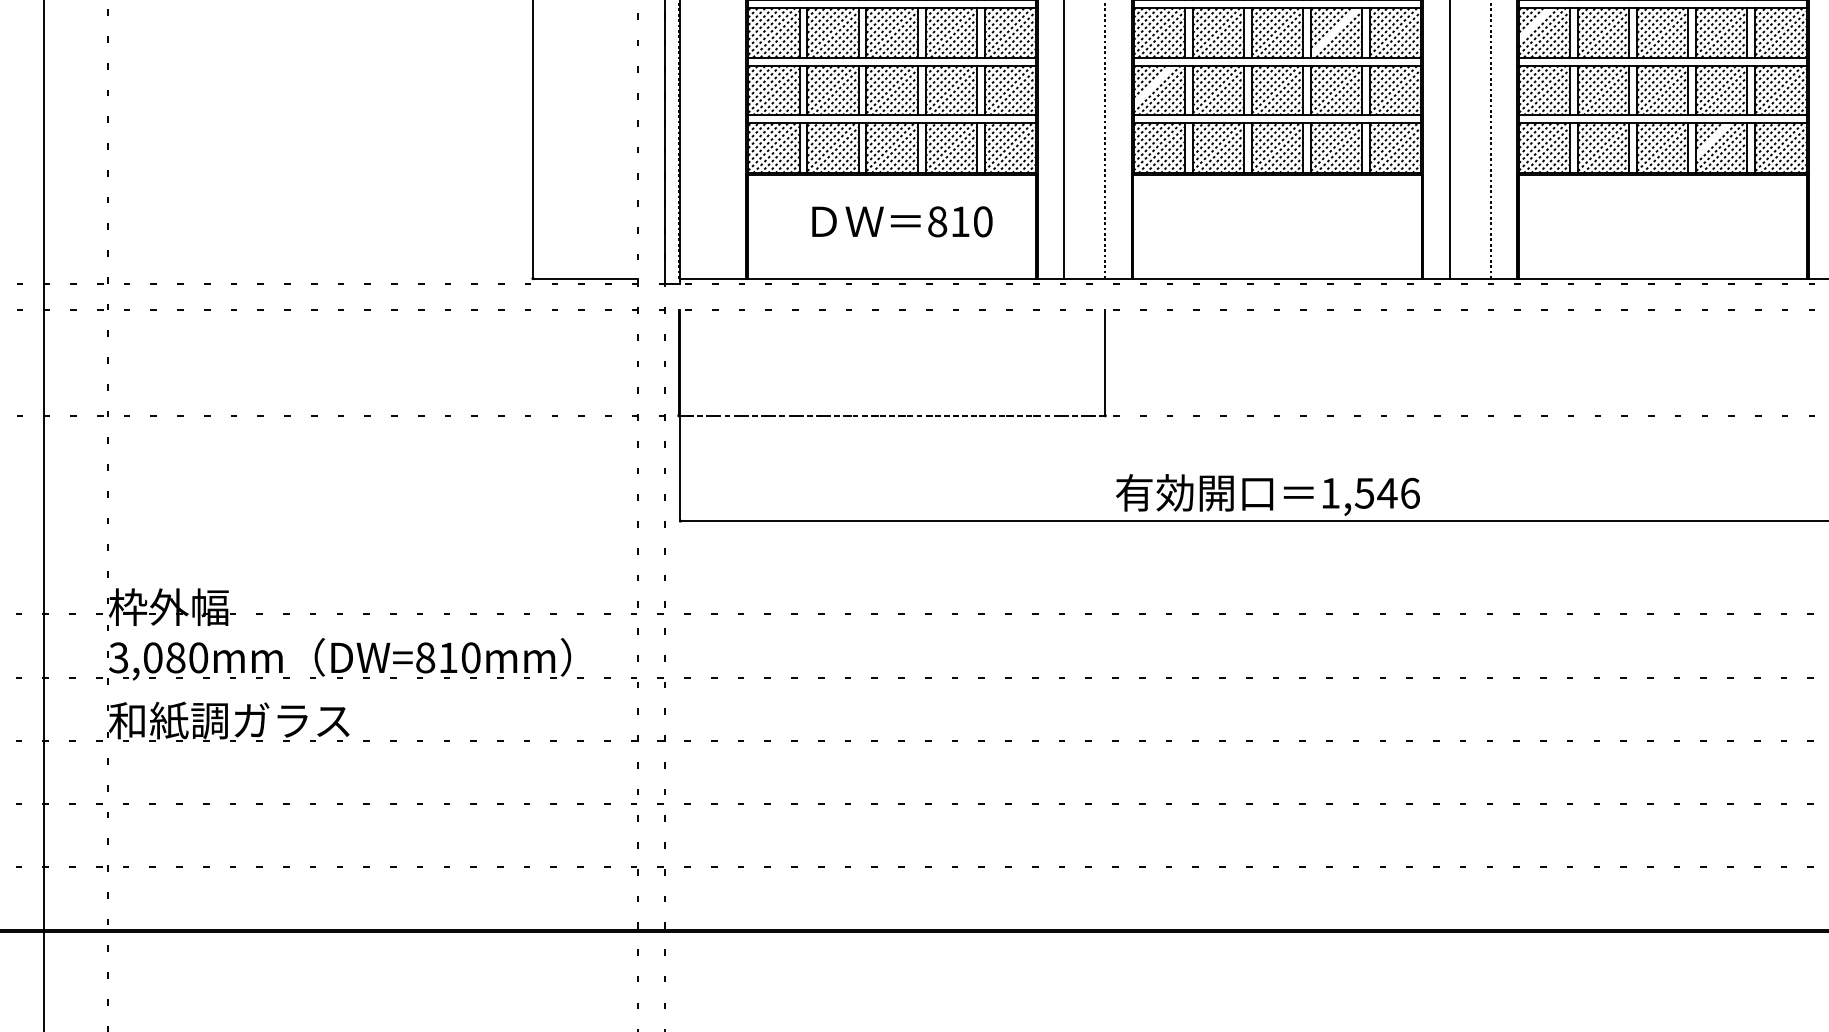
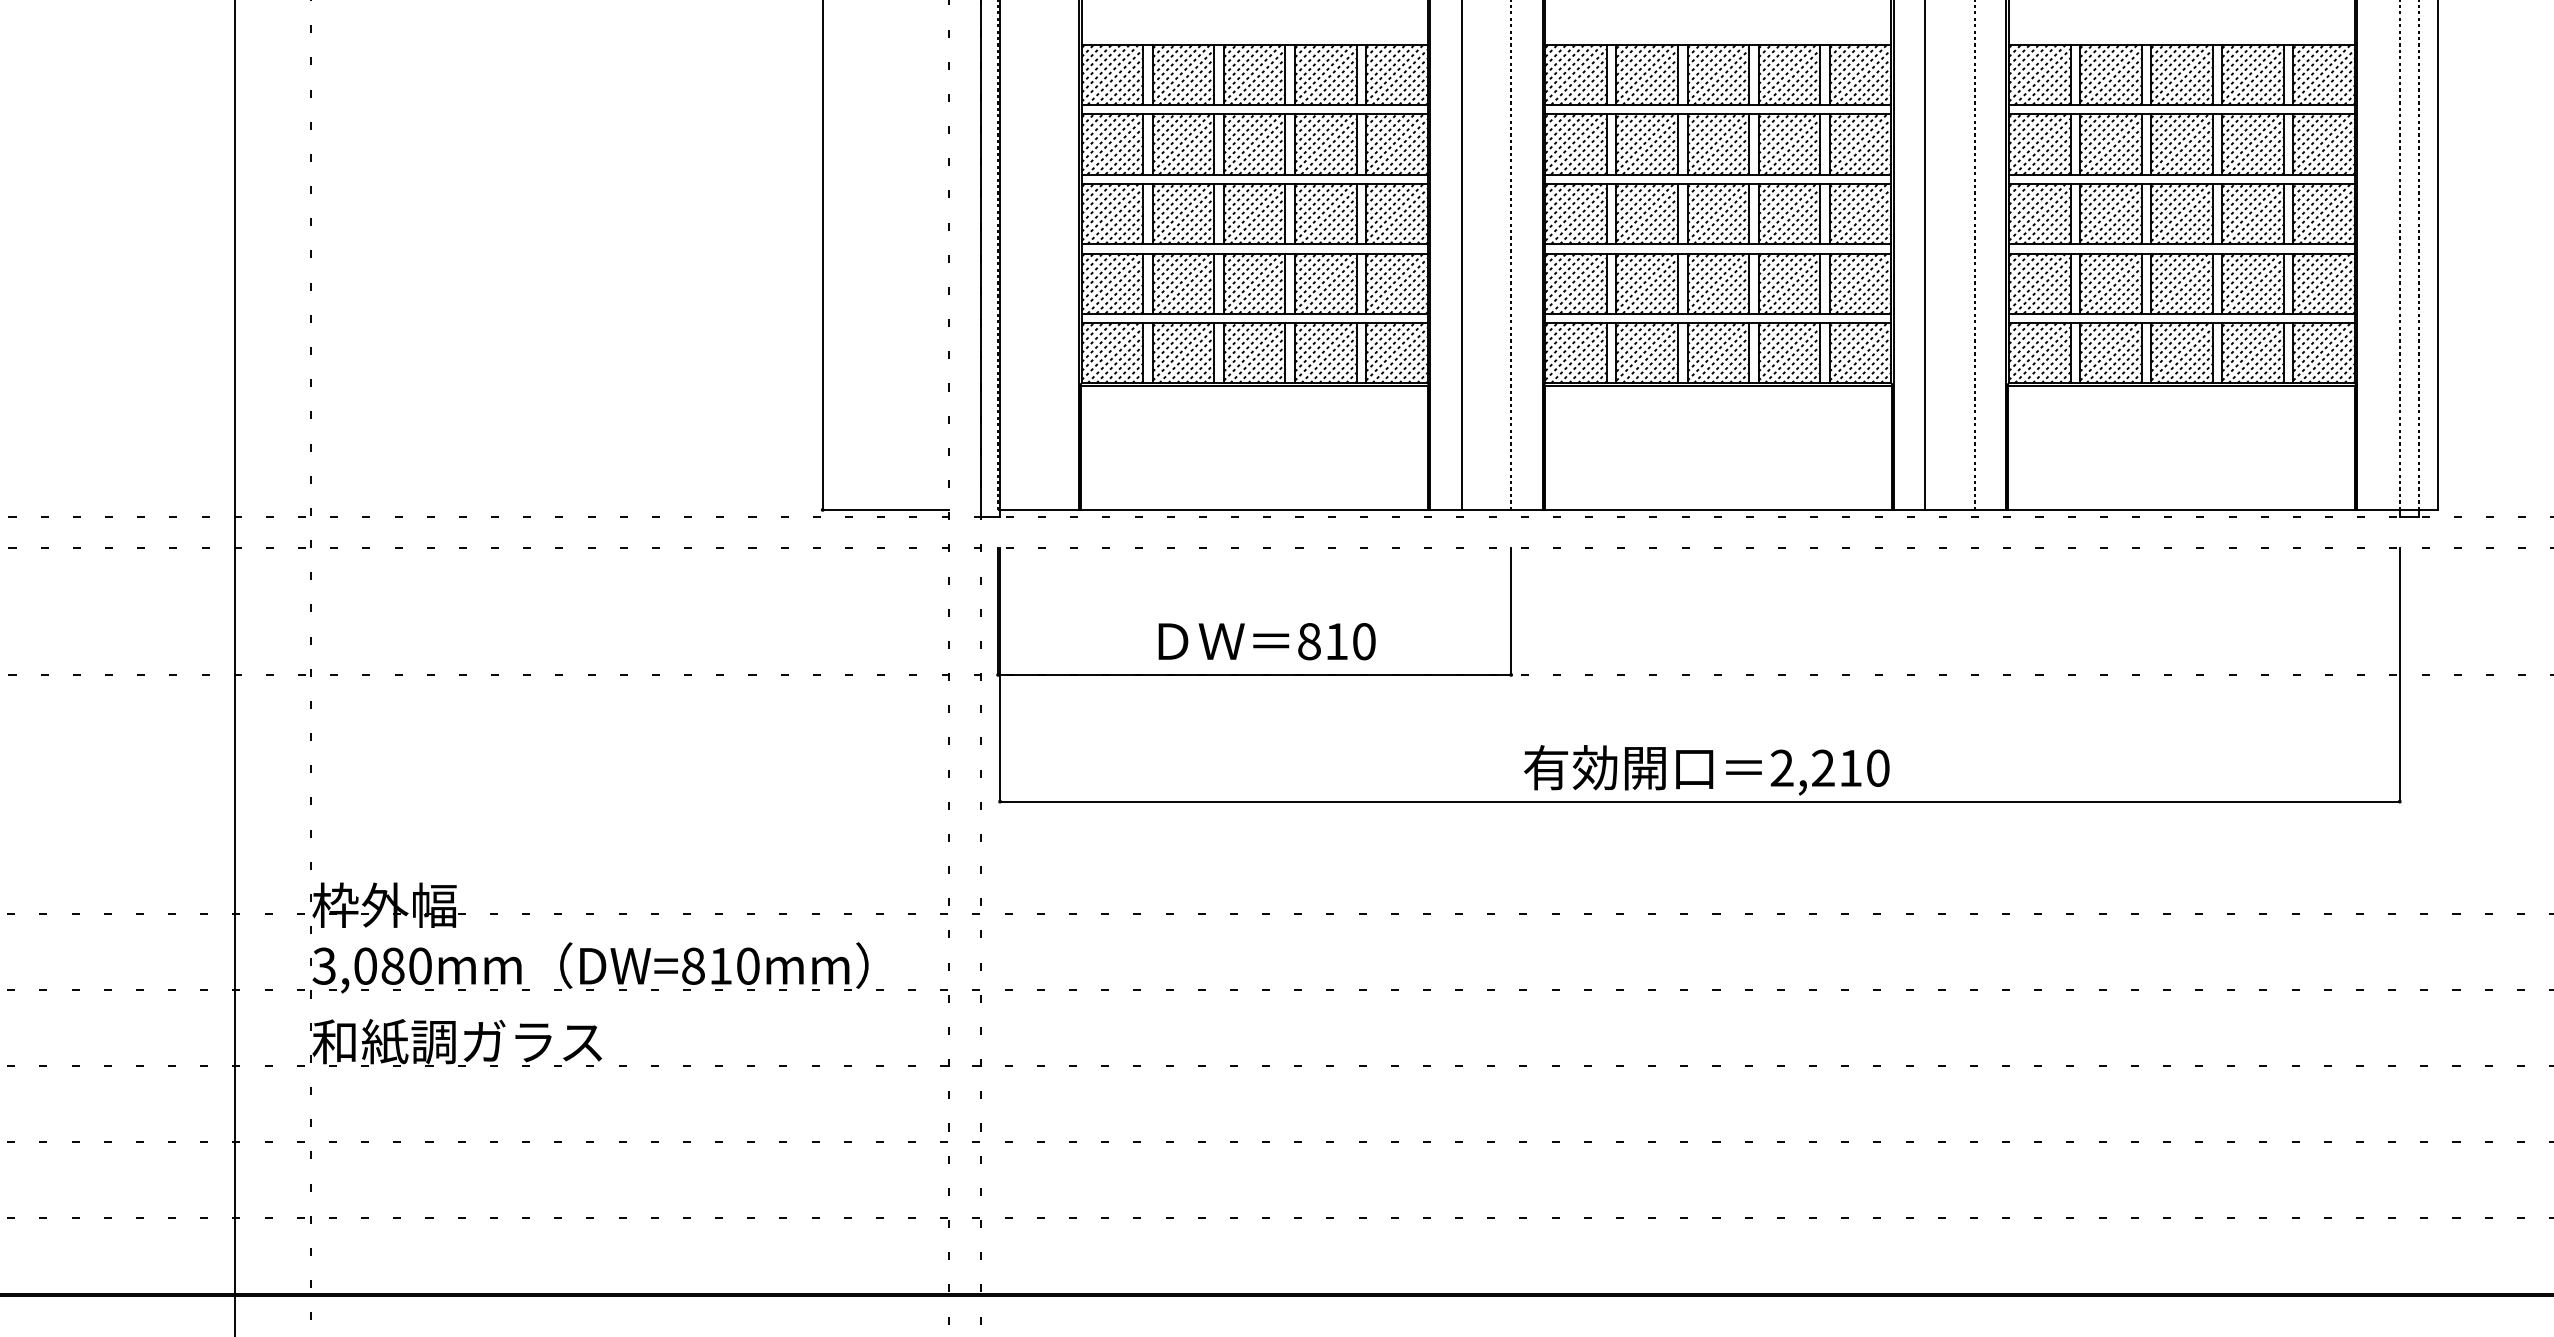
line: (1535, 23) -> (2028, 203), added
line: (1334, 31) -> (1787, 212), added
line: (1153, 85) -> (1569, 277), added
line: (1712, 139) -> (2241, 342), added
text: (901, 221) -> (1266, 641), moved
line: (891, 415) -> (1254, 674), dashed -> solid
text: (1369, 492) -> (1829, 767), 1,546 -> 2,210

